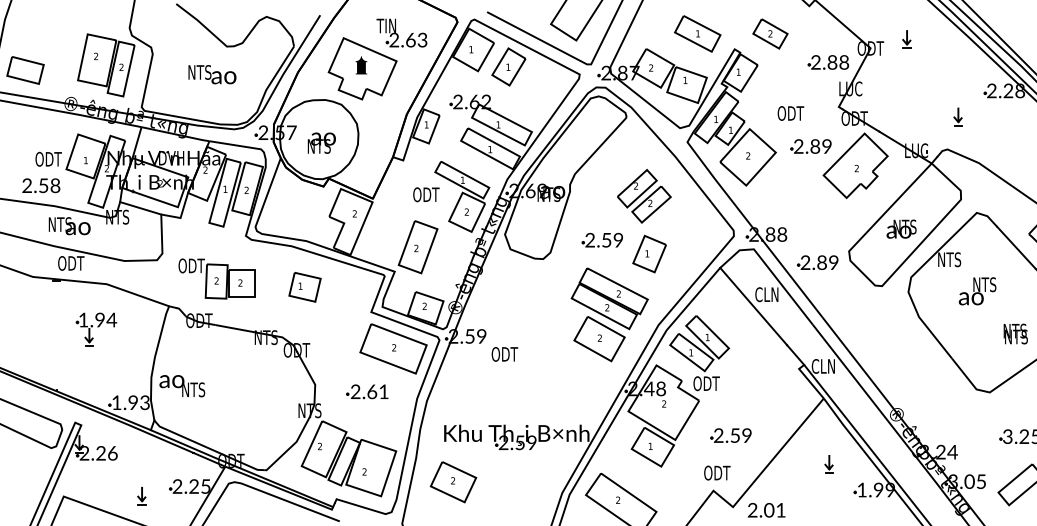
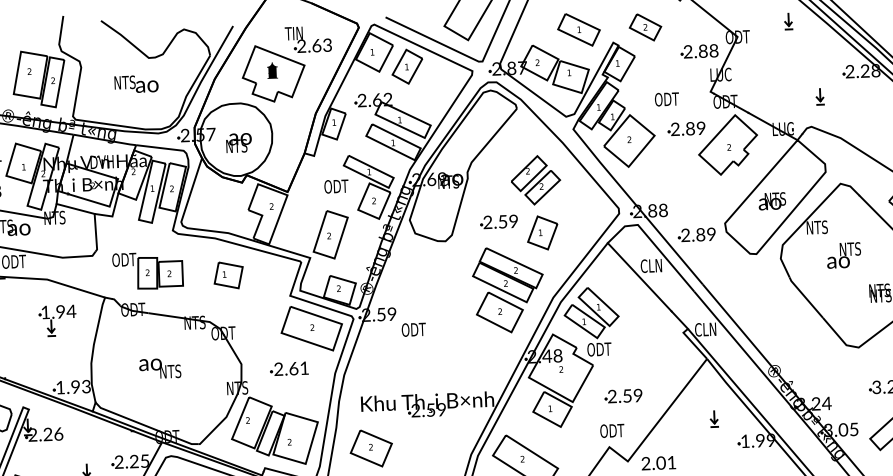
part: (906, 39) -> (788, 21), moved
part: (96, 329) -> (57, 320), moved
text: (182, 386) -> (160, 368), moved

